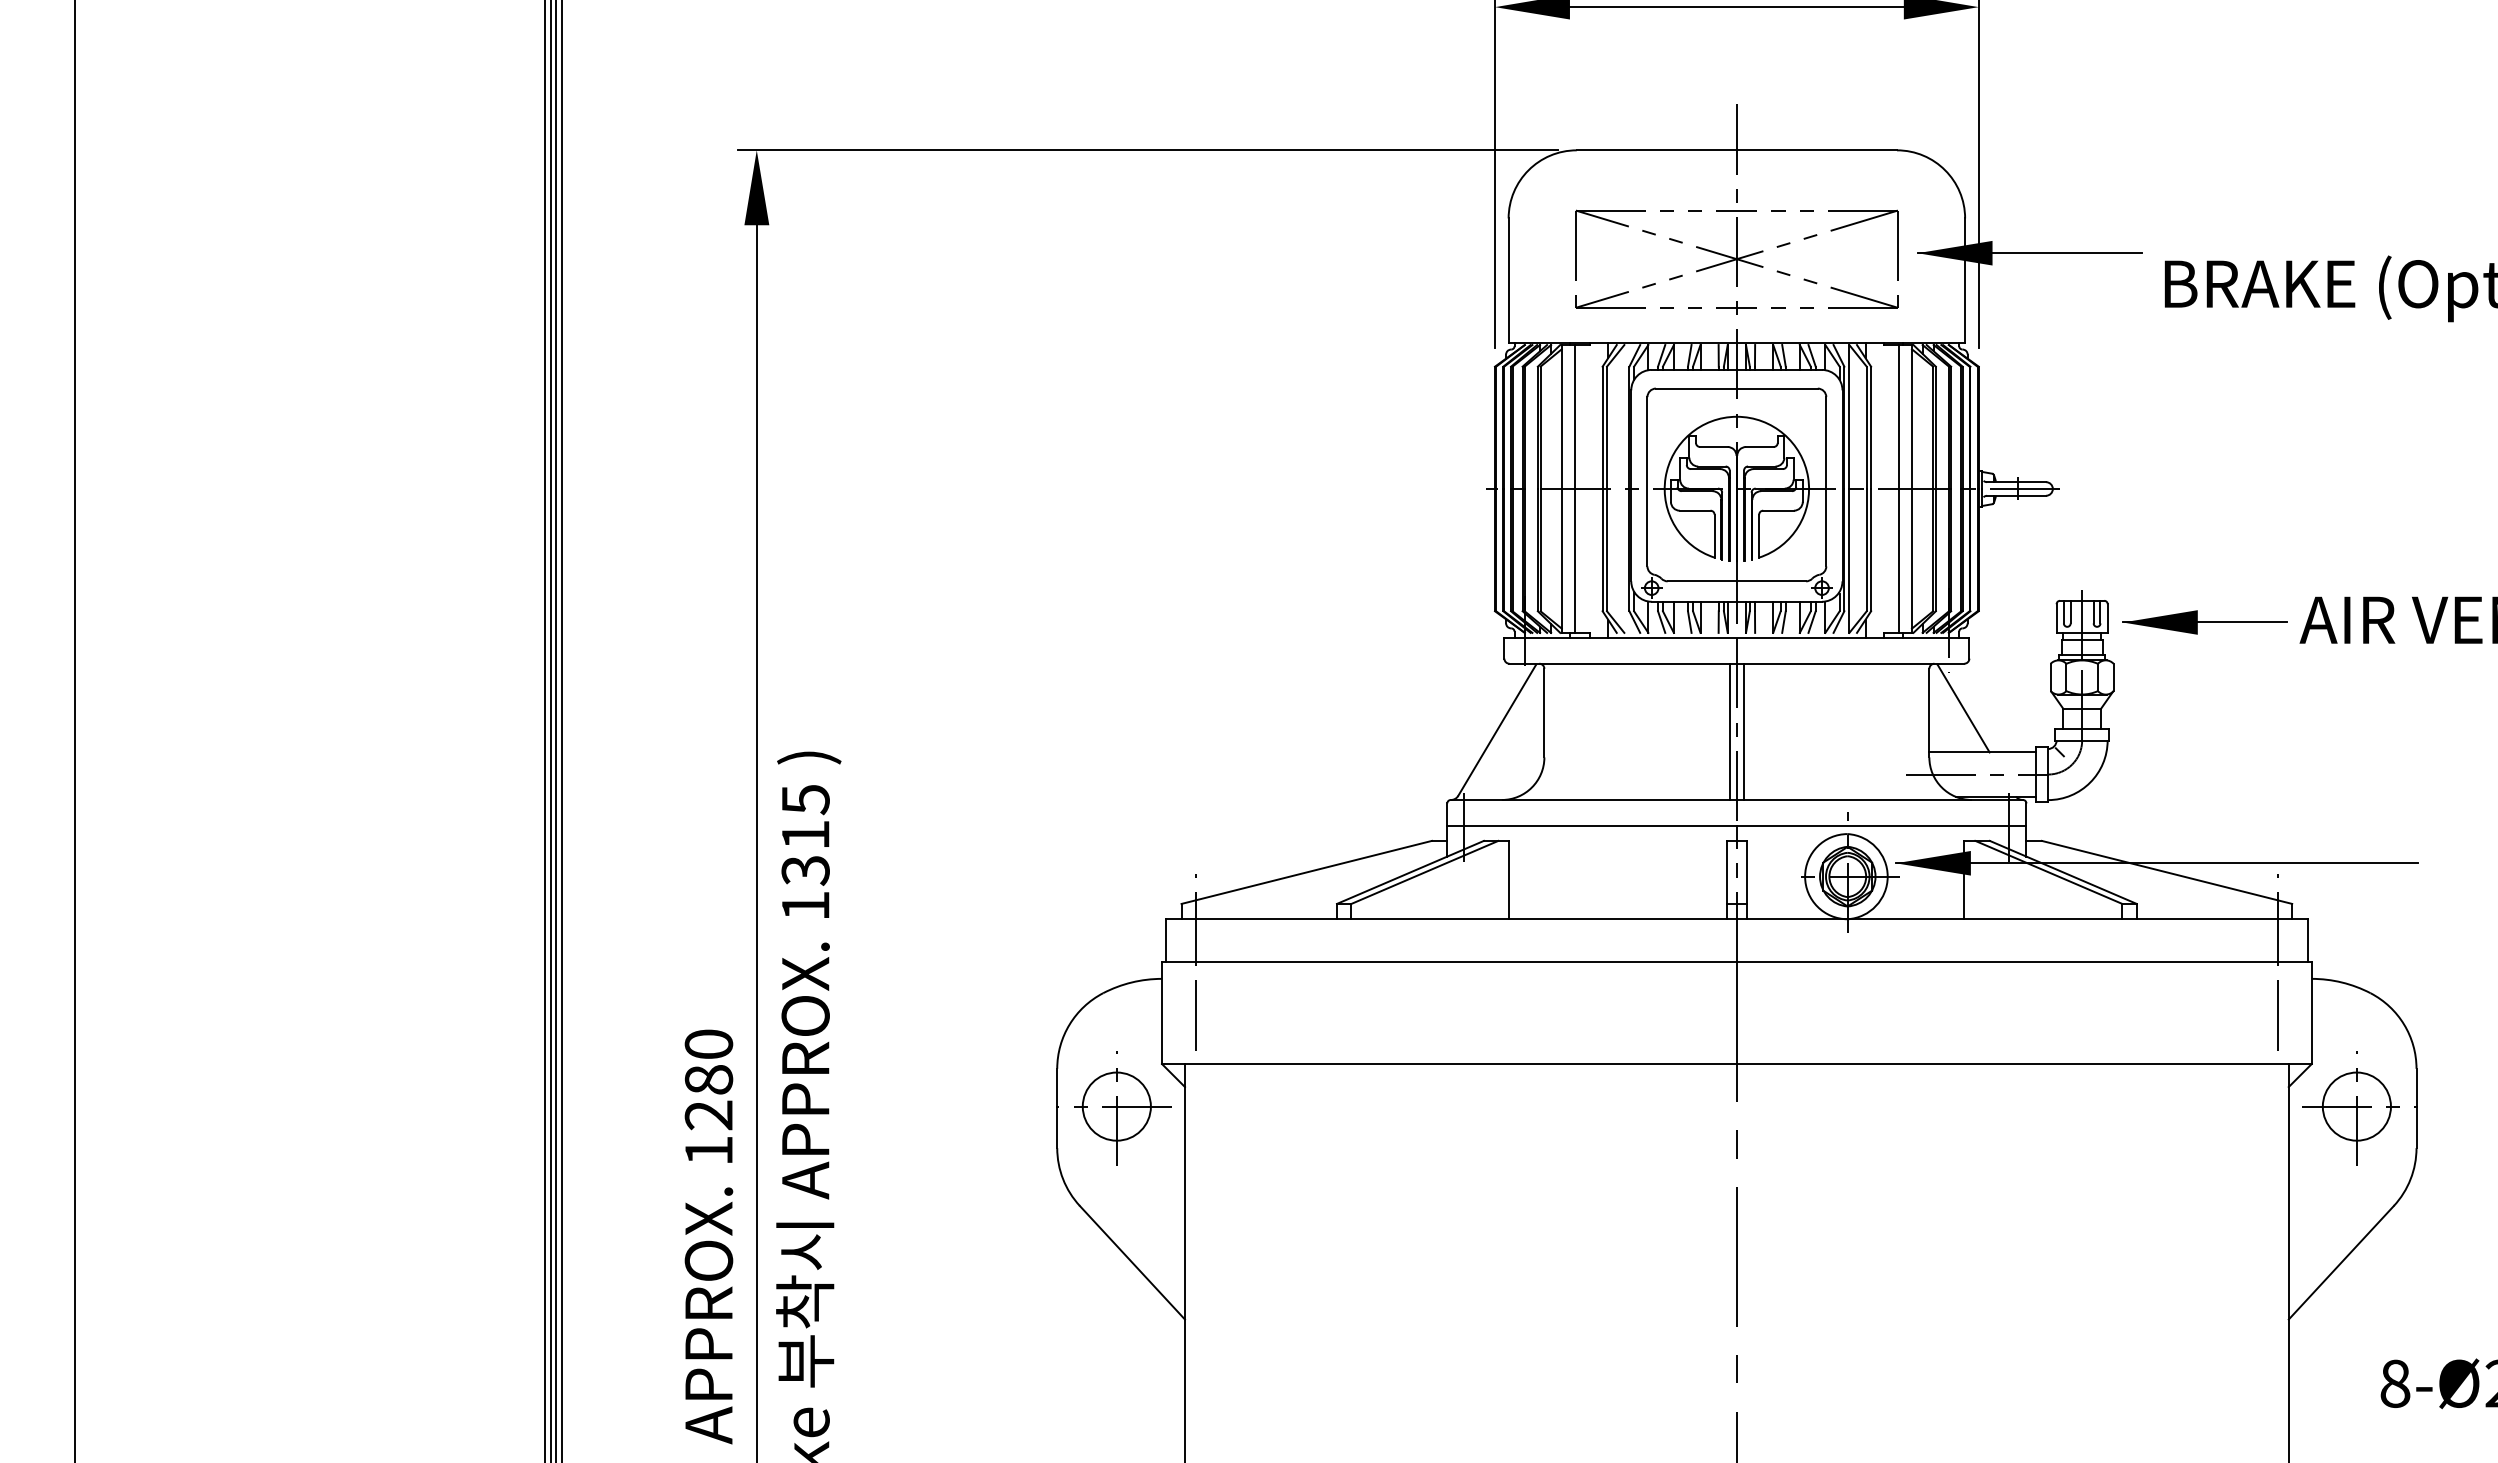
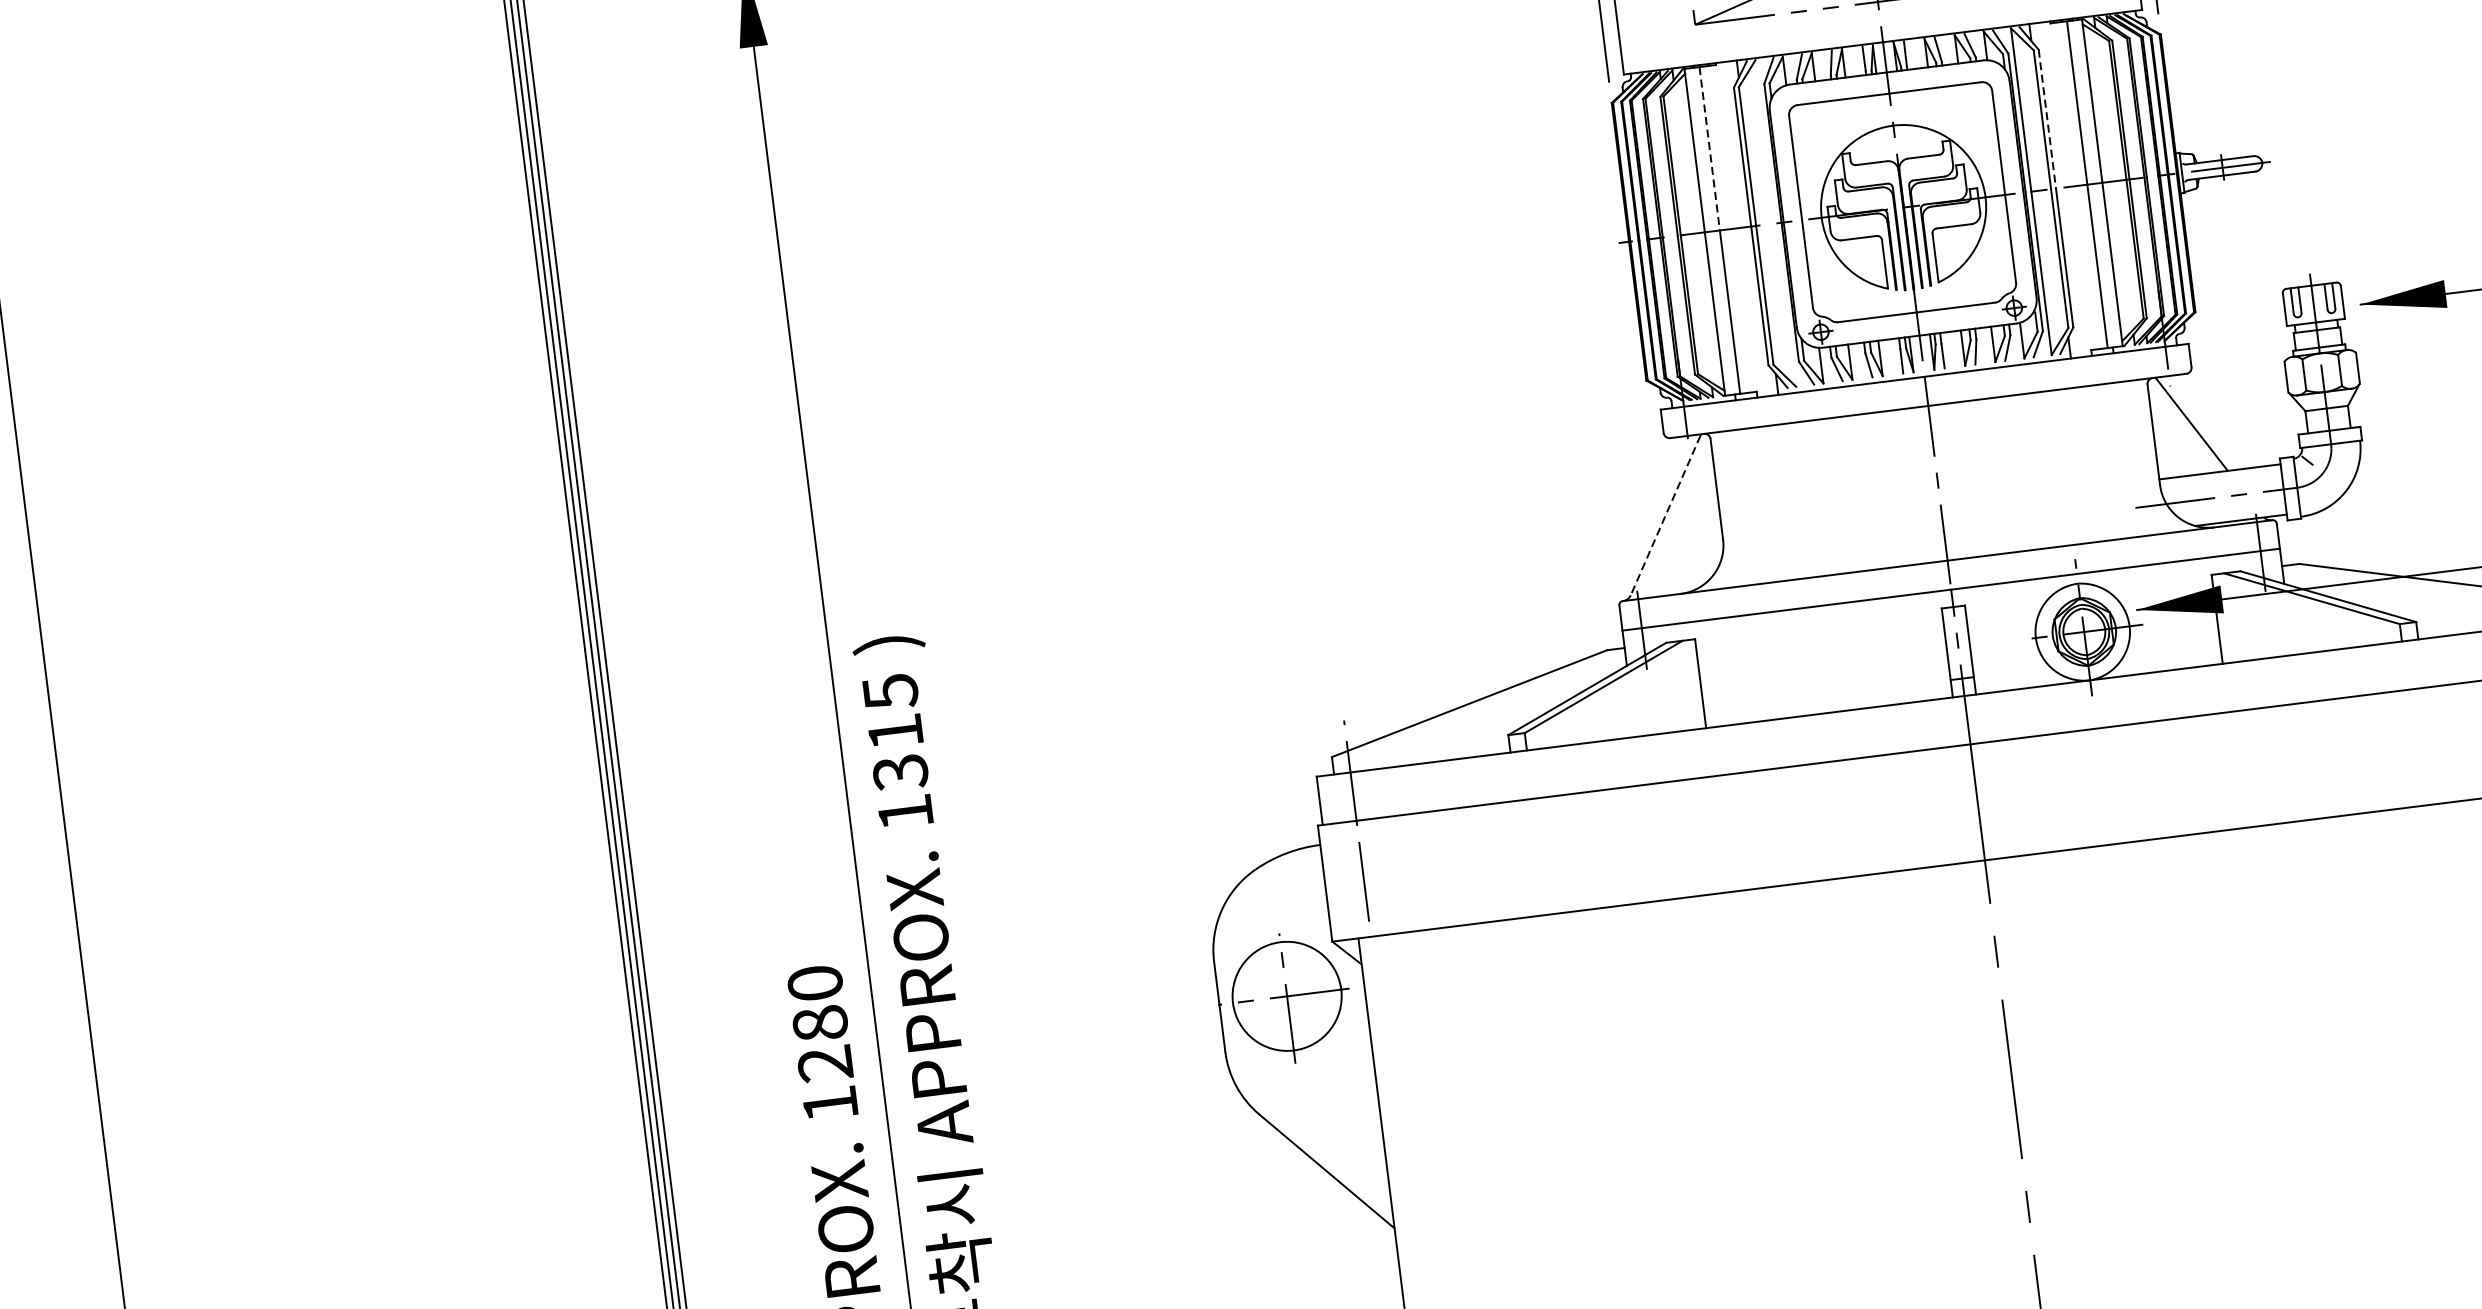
line: (1575, 417) -> (1710, 149), solid -> dashed
line: (1871, 428) -> (2047, 119), solid -> dashed
line: (1496, 730) -> (1664, 515), solid -> dashed
line: (1730, 731) -> (1930, 483), removed
line: (1743, 731) -> (1945, 481), removed
circle: (1116, 1106) -> (1286, 996), size x1.4

